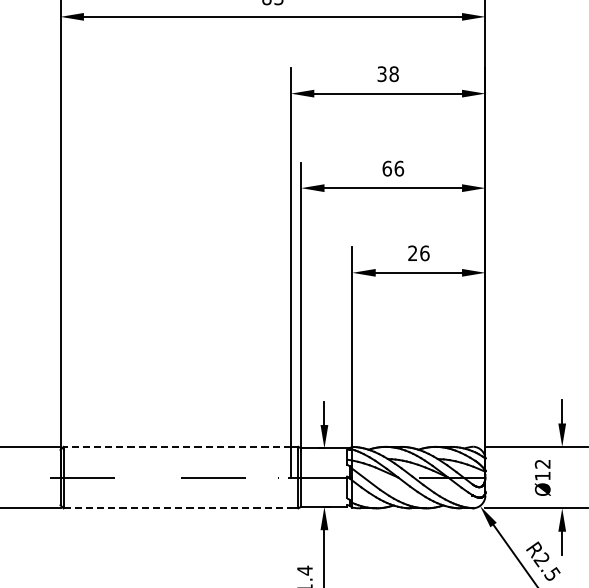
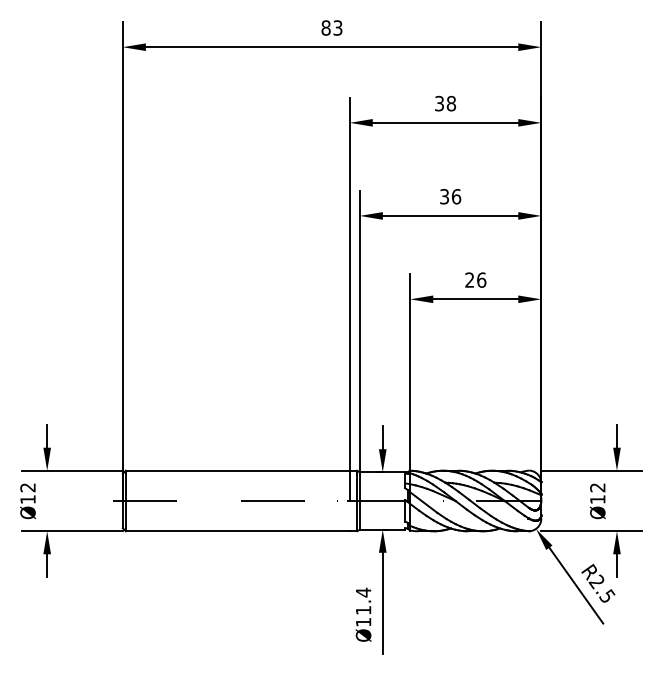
text: (387, 168) -> (444, 196), 66 -> 36
line: (176, 446) -> (237, 470), dashed -> solid
line: (176, 508) -> (237, 531), dashed -> solid

